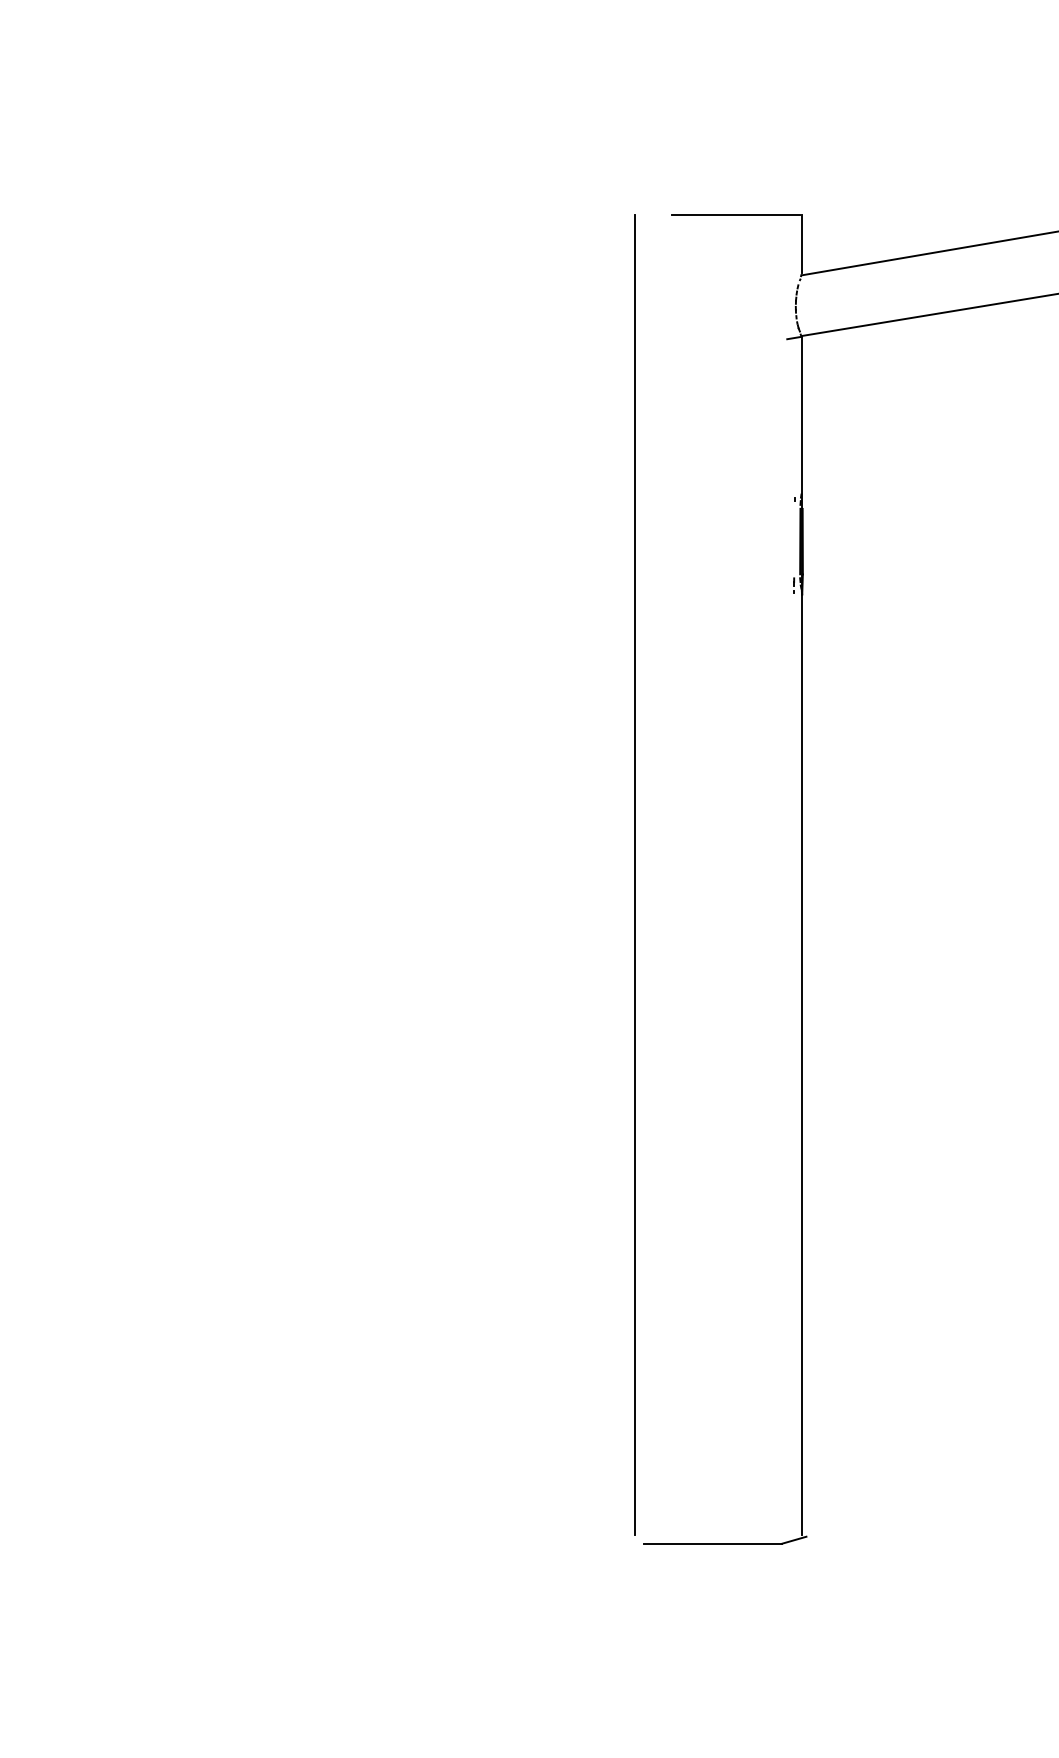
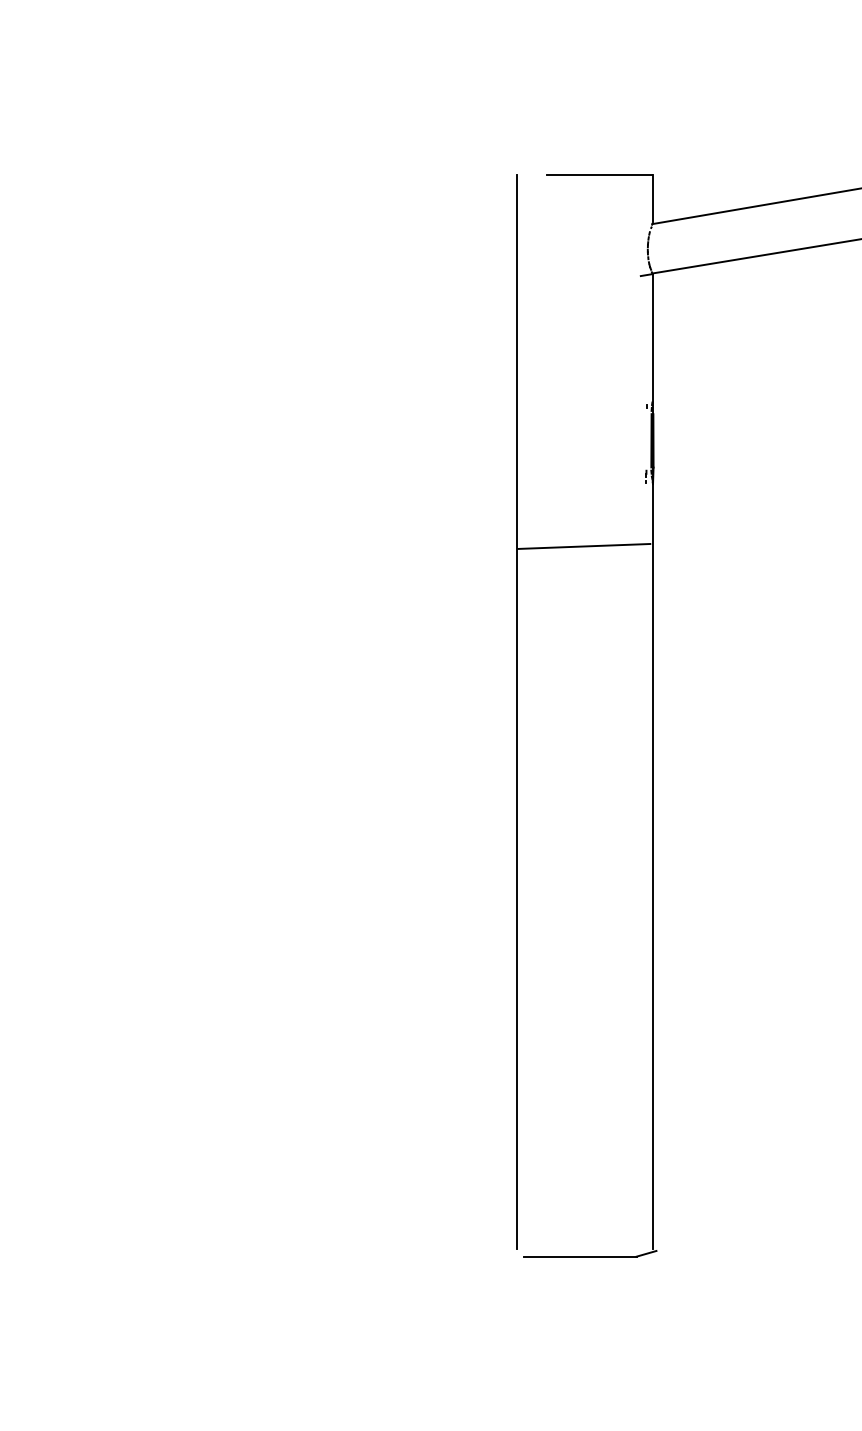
line: (717, 671) -> (584, 546), added

